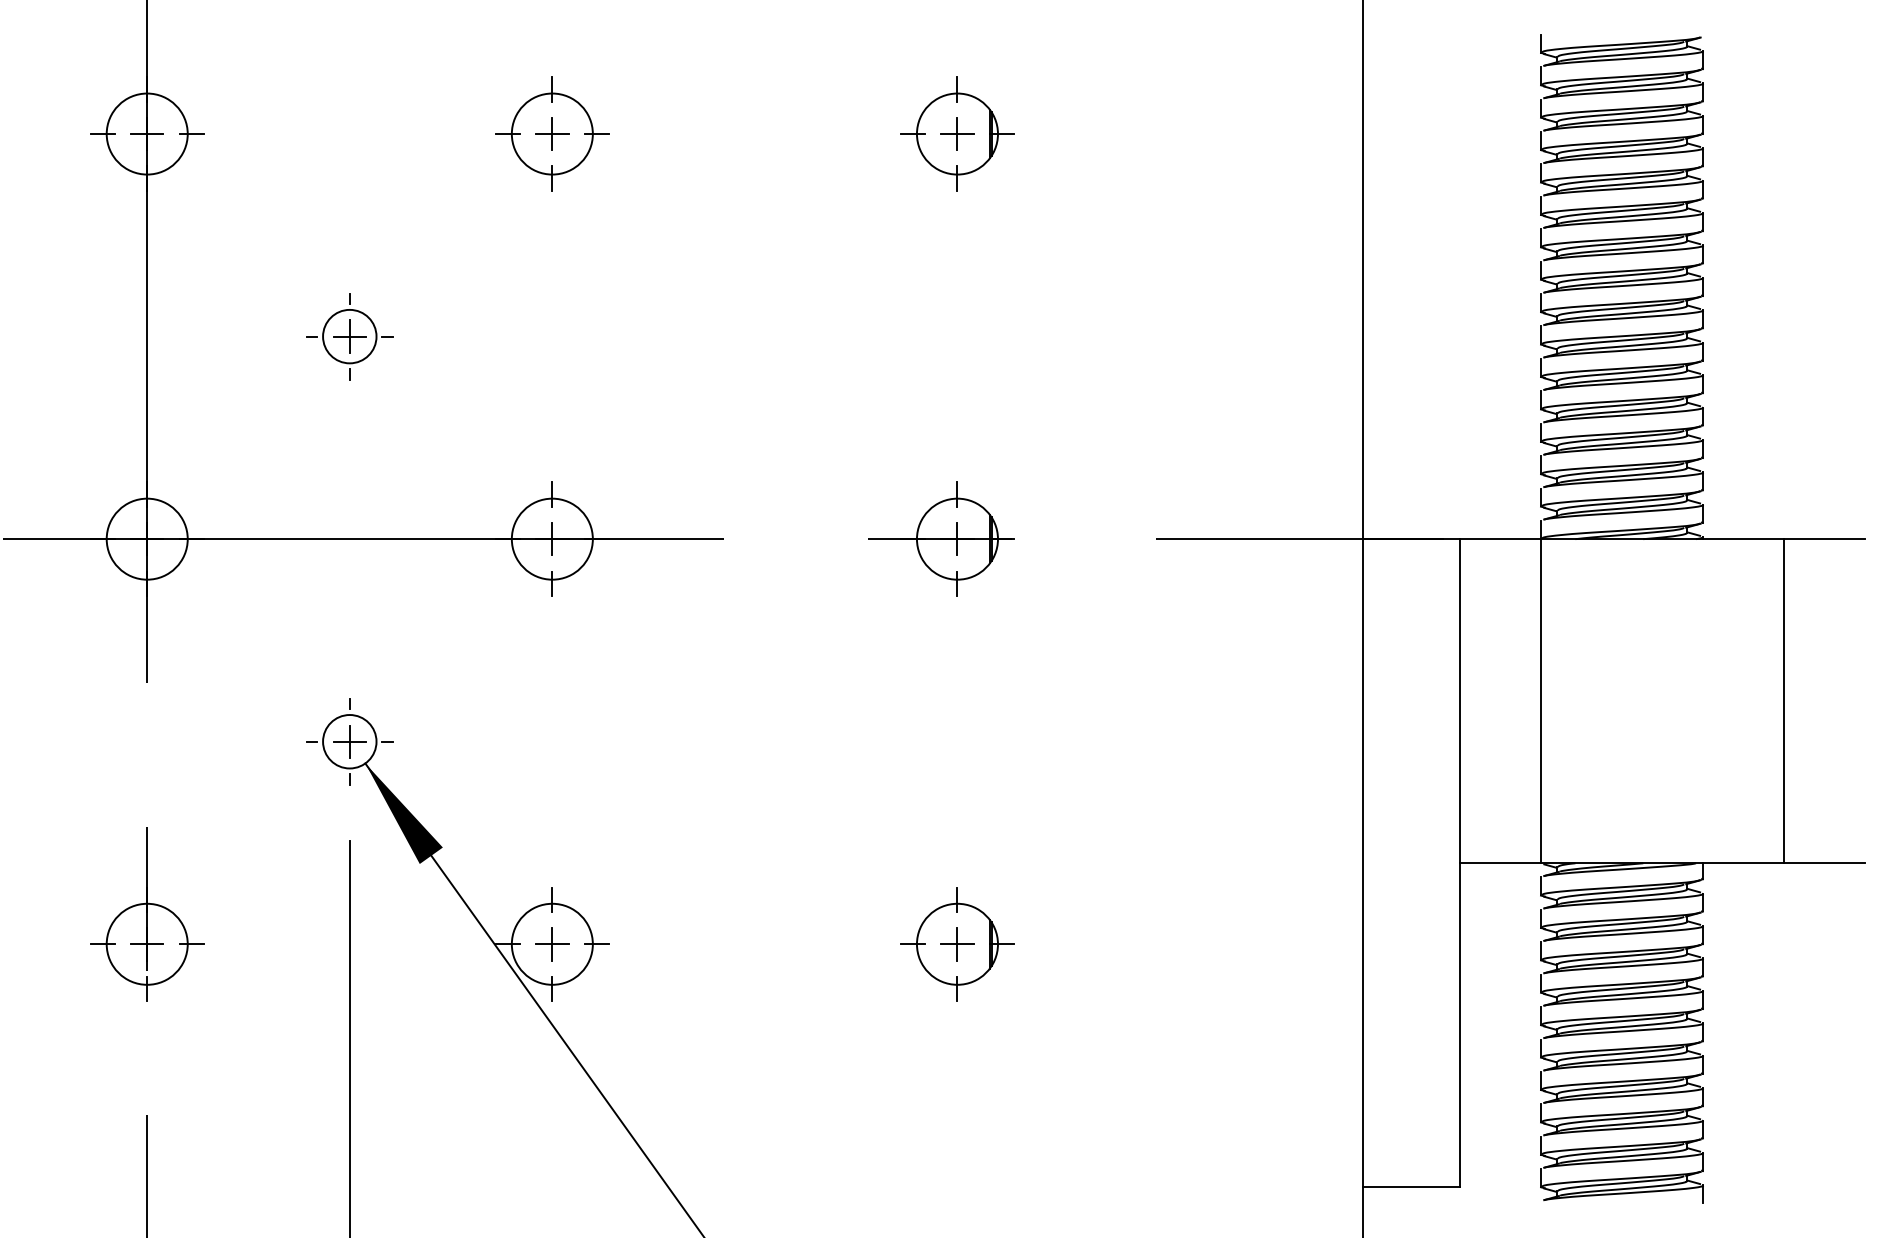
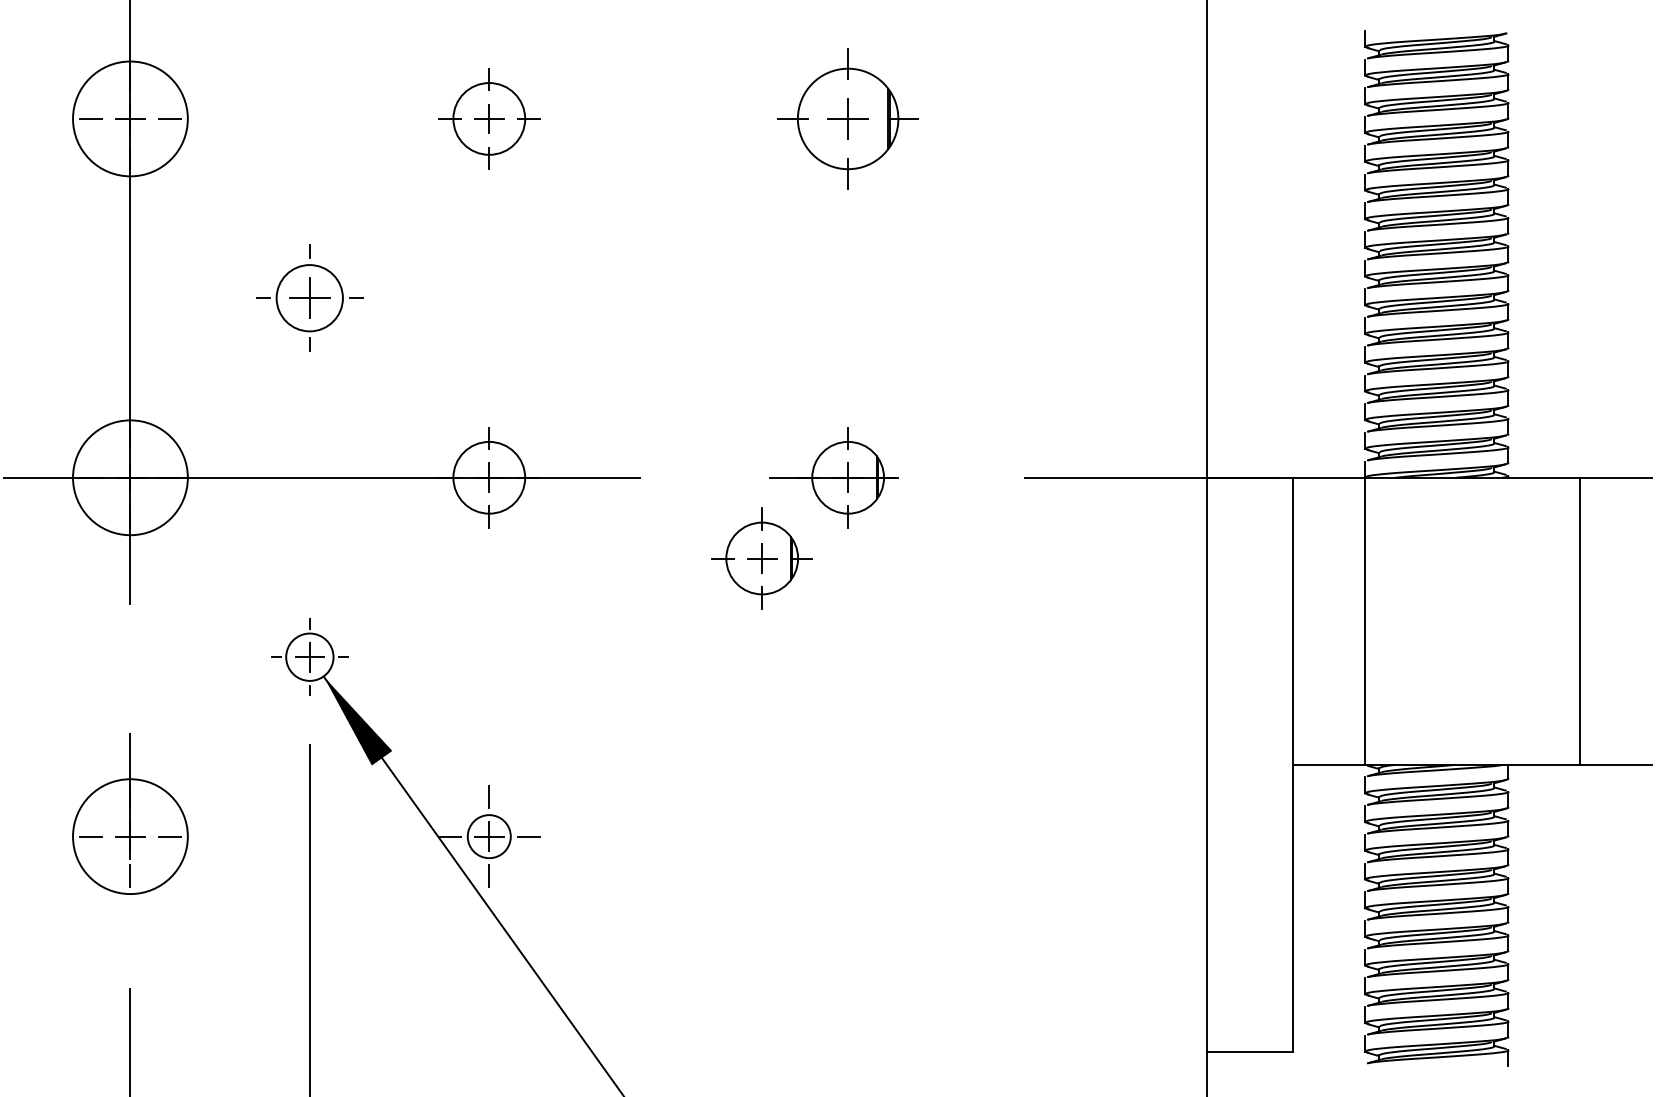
circle: (146, 133) -> (129, 118), size x1.6
part: (957, 133) -> (848, 118), size x1.4
part: (349, 336) -> (309, 298), size x1.4
circle: (146, 538) -> (129, 477), size x1.6
circle: (146, 943) -> (129, 835), size x1.6
circle: (551, 943) -> (488, 835), size x0.6
part: (957, 944) -> (762, 558), moved

